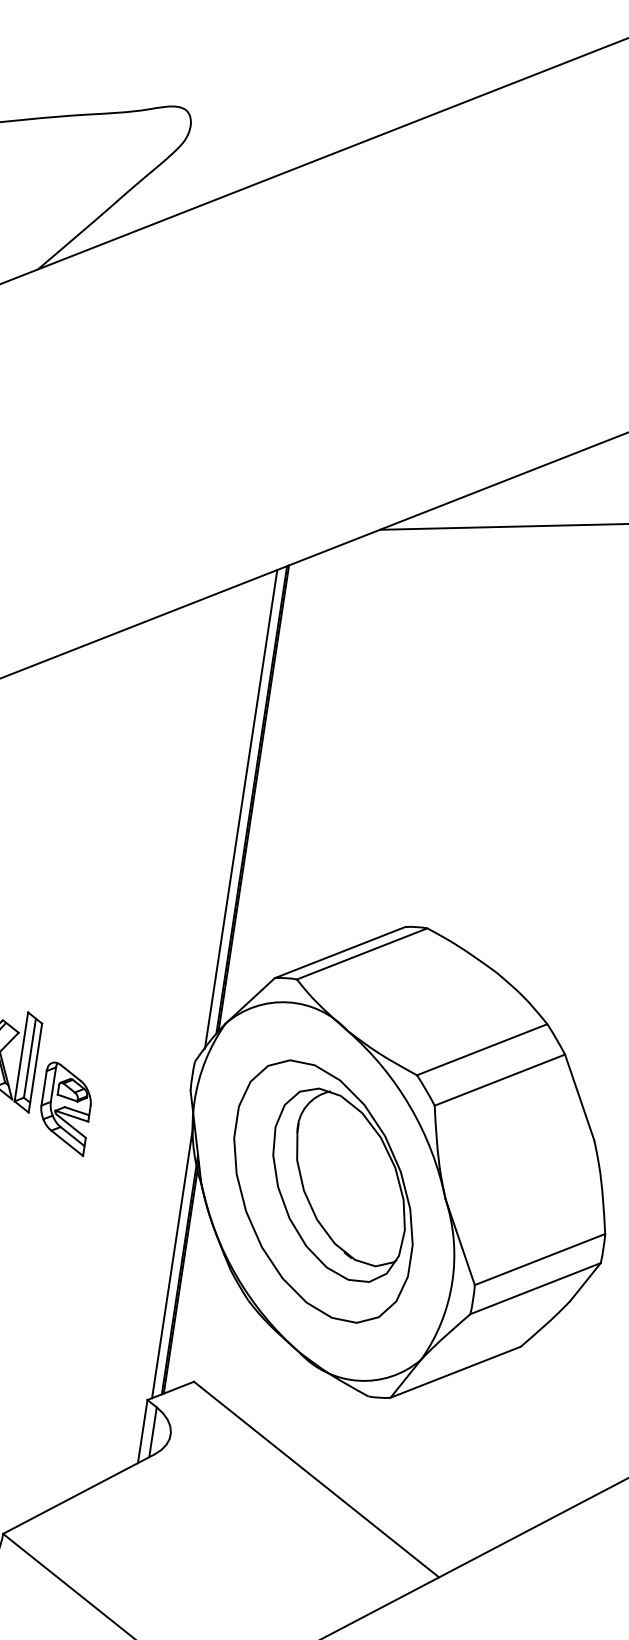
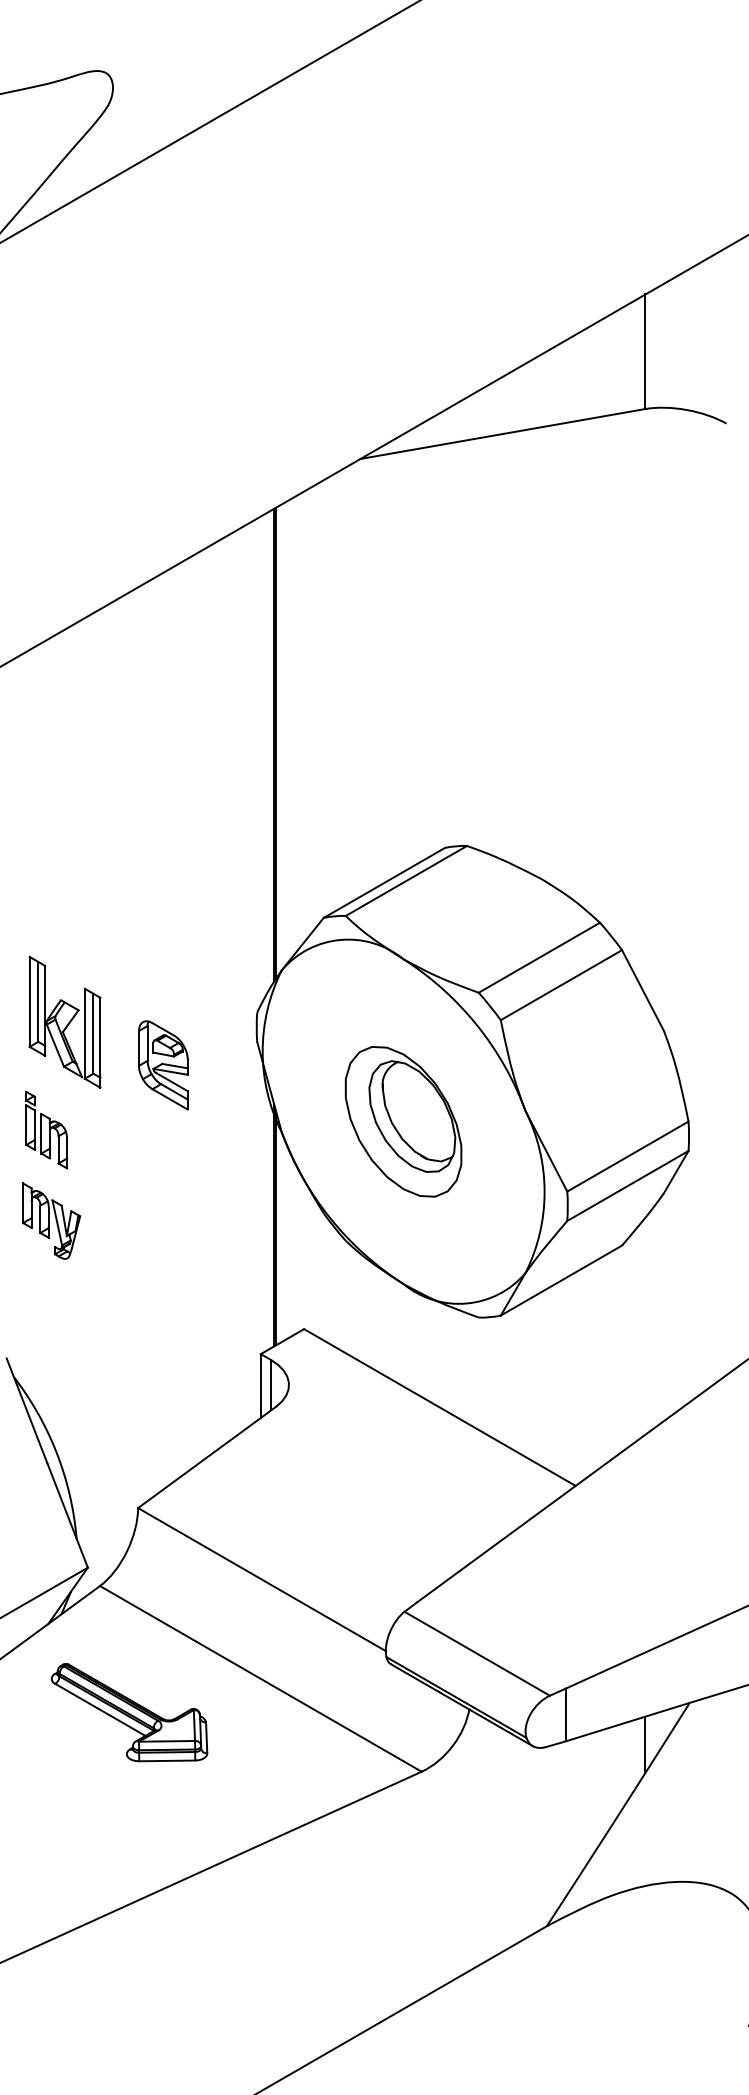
line: (241, 809) -> (265, 756), removed
part: (65, 1108) -> (163, 1065), moved
part: (323, 1191) -> (403, 1121), size x0.6
line: (173, 1258) -> (265, 1210), removed

